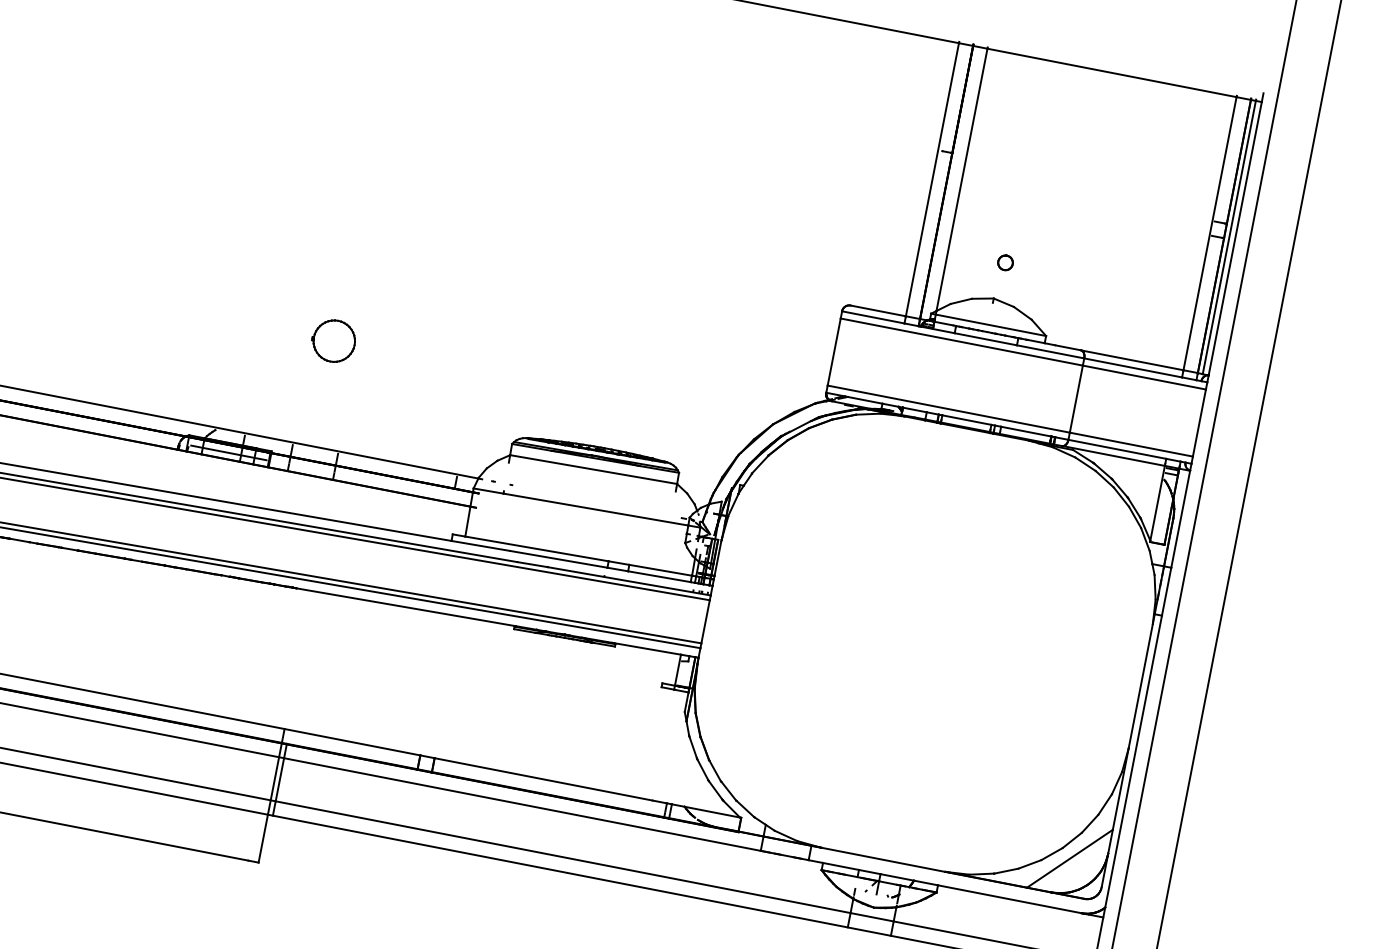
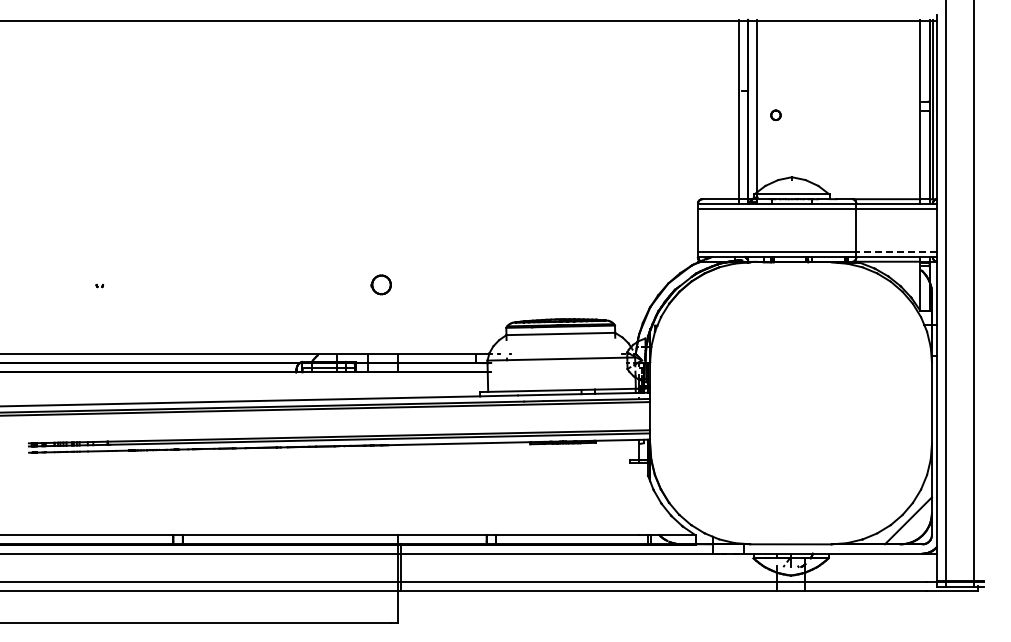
part: (1005, 261) -> (775, 114), moved
part: (332, 340) -> (380, 284), size x0.7
line: (1129, 444) -> (895, 252), solid -> dashed

